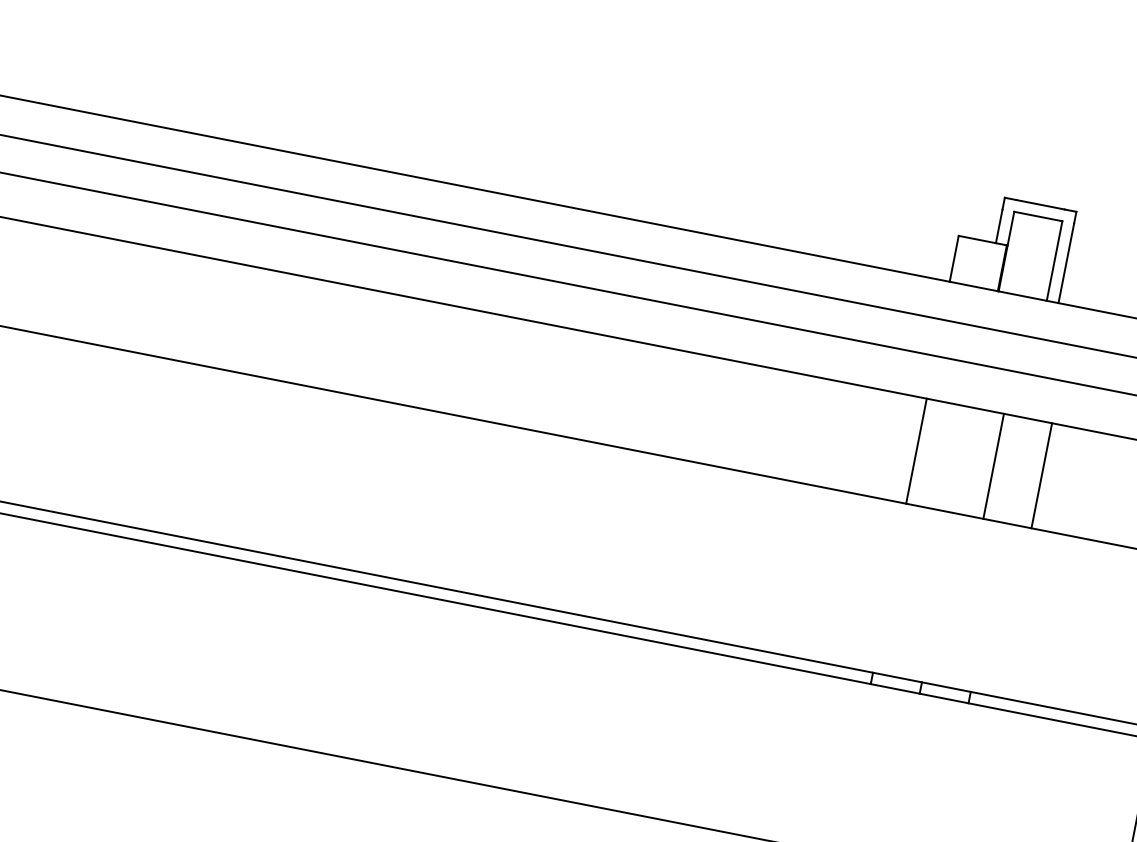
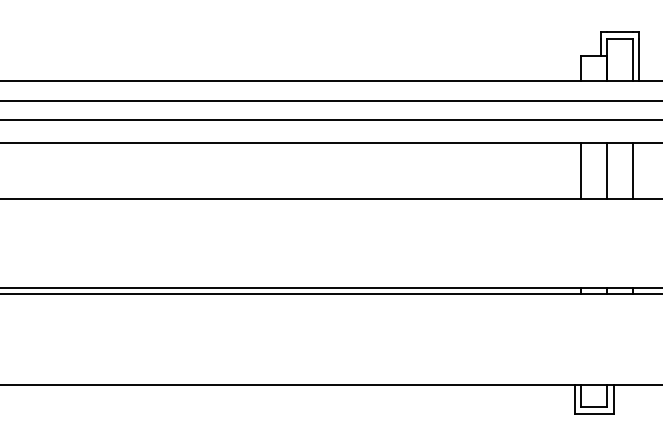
line: (994, 465) -> (607, 170), moved
line: (1041, 475) -> (632, 170), moved

